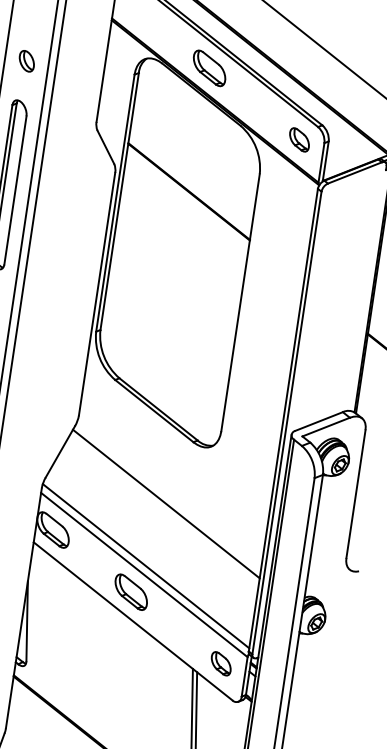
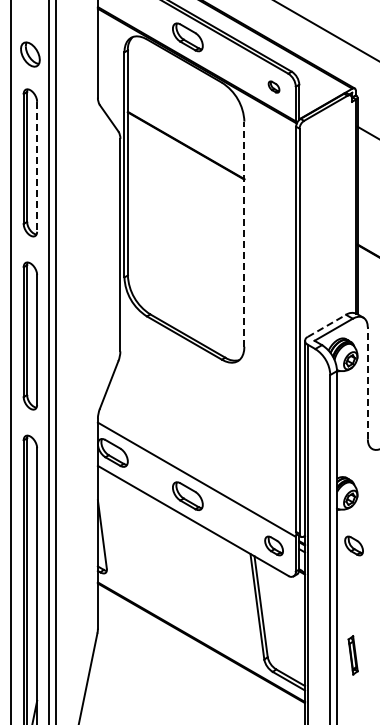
part: (26, 61) -> (30, 54), size x1.4
part: (298, 139) -> (273, 86), size x0.6
line: (15, 190) -> (37, 166), solid -> dashed
line: (240, 303) -> (244, 234), solid -> dashed
line: (319, 421) -> (327, 325), solid -> dashed
line: (355, 494) -> (367, 383), solid -> dashed
line: (166, 503) -> (206, 415), removed
line: (146, 565) -> (197, 471), removed
part: (311, 676) -> (353, 545), added

